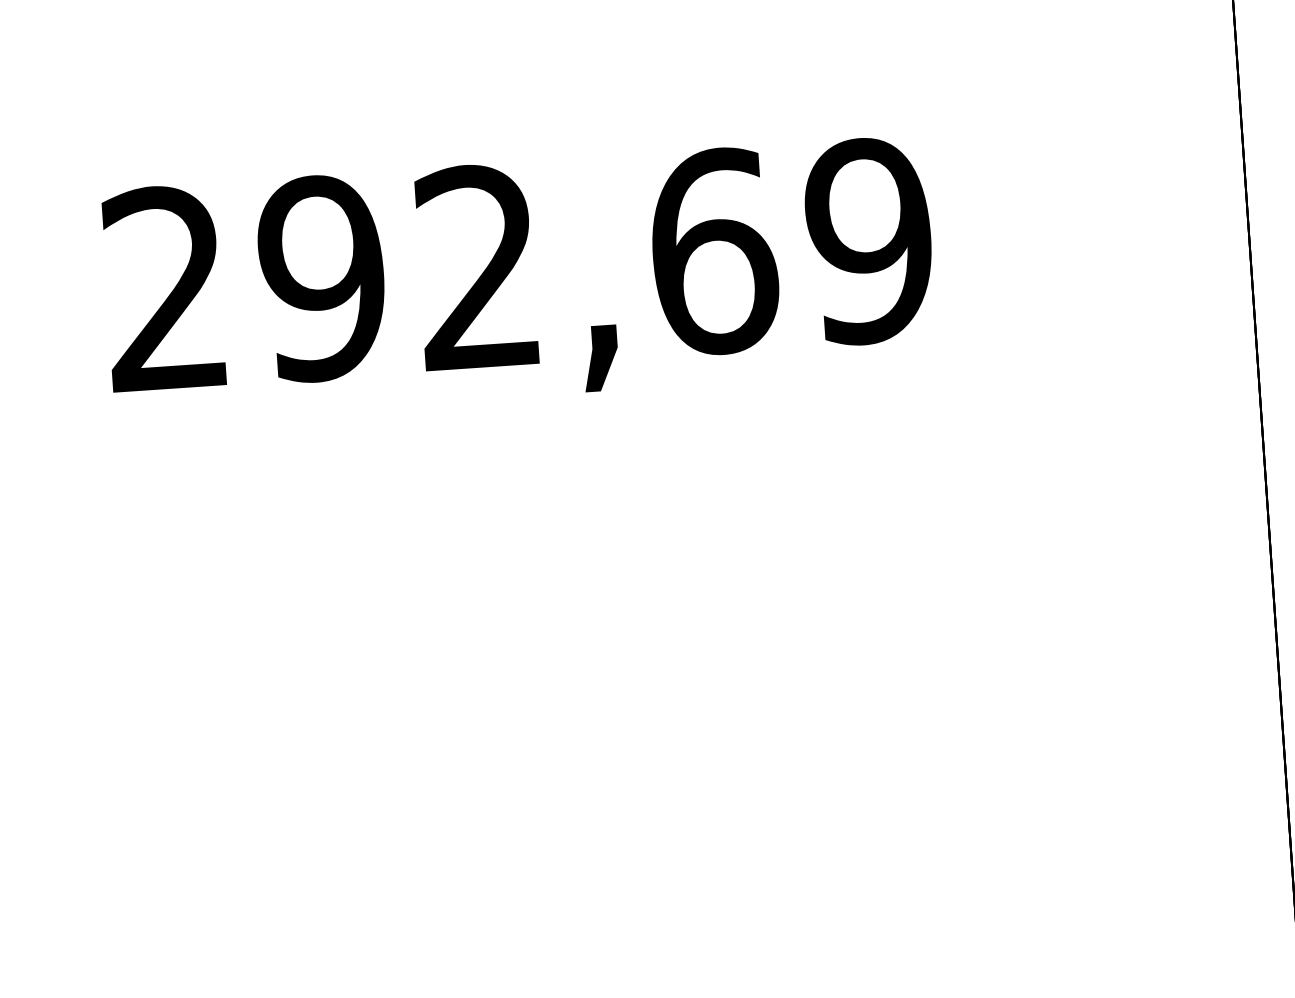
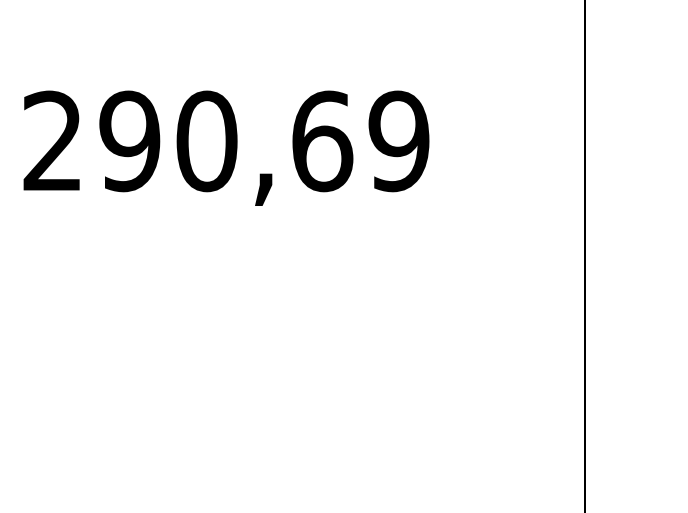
text: (478, 268) -> (206, 141), 292,69 -> 290,69

